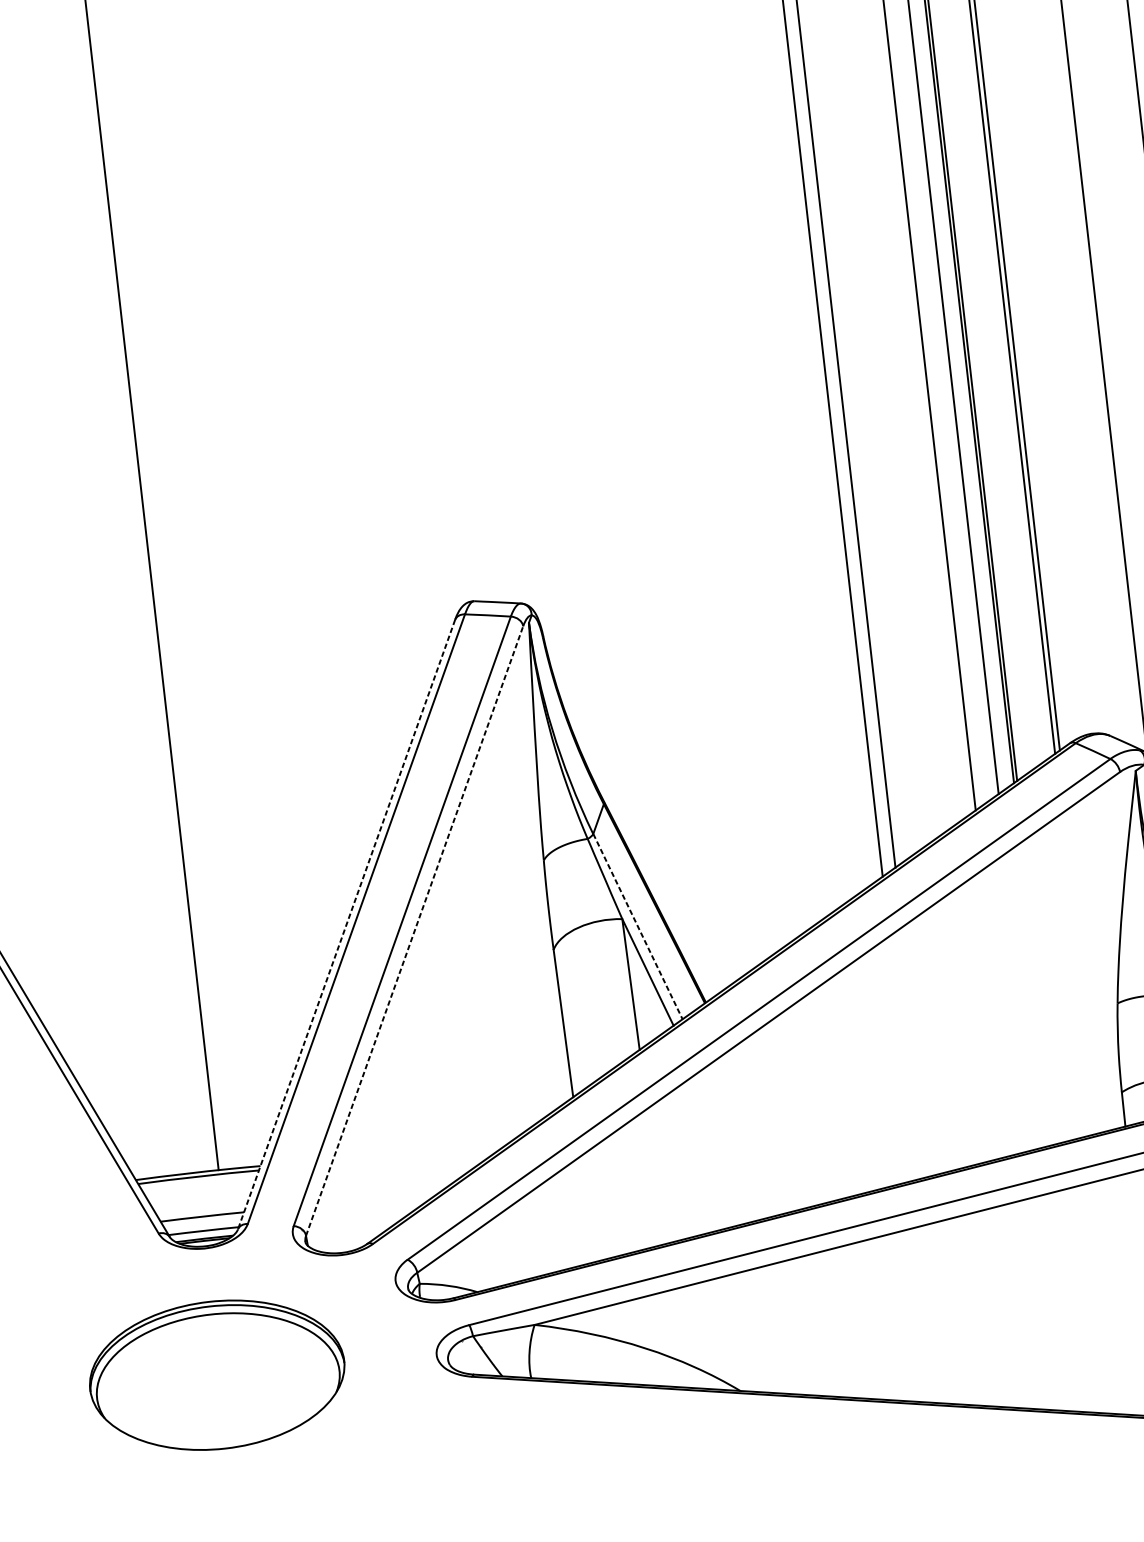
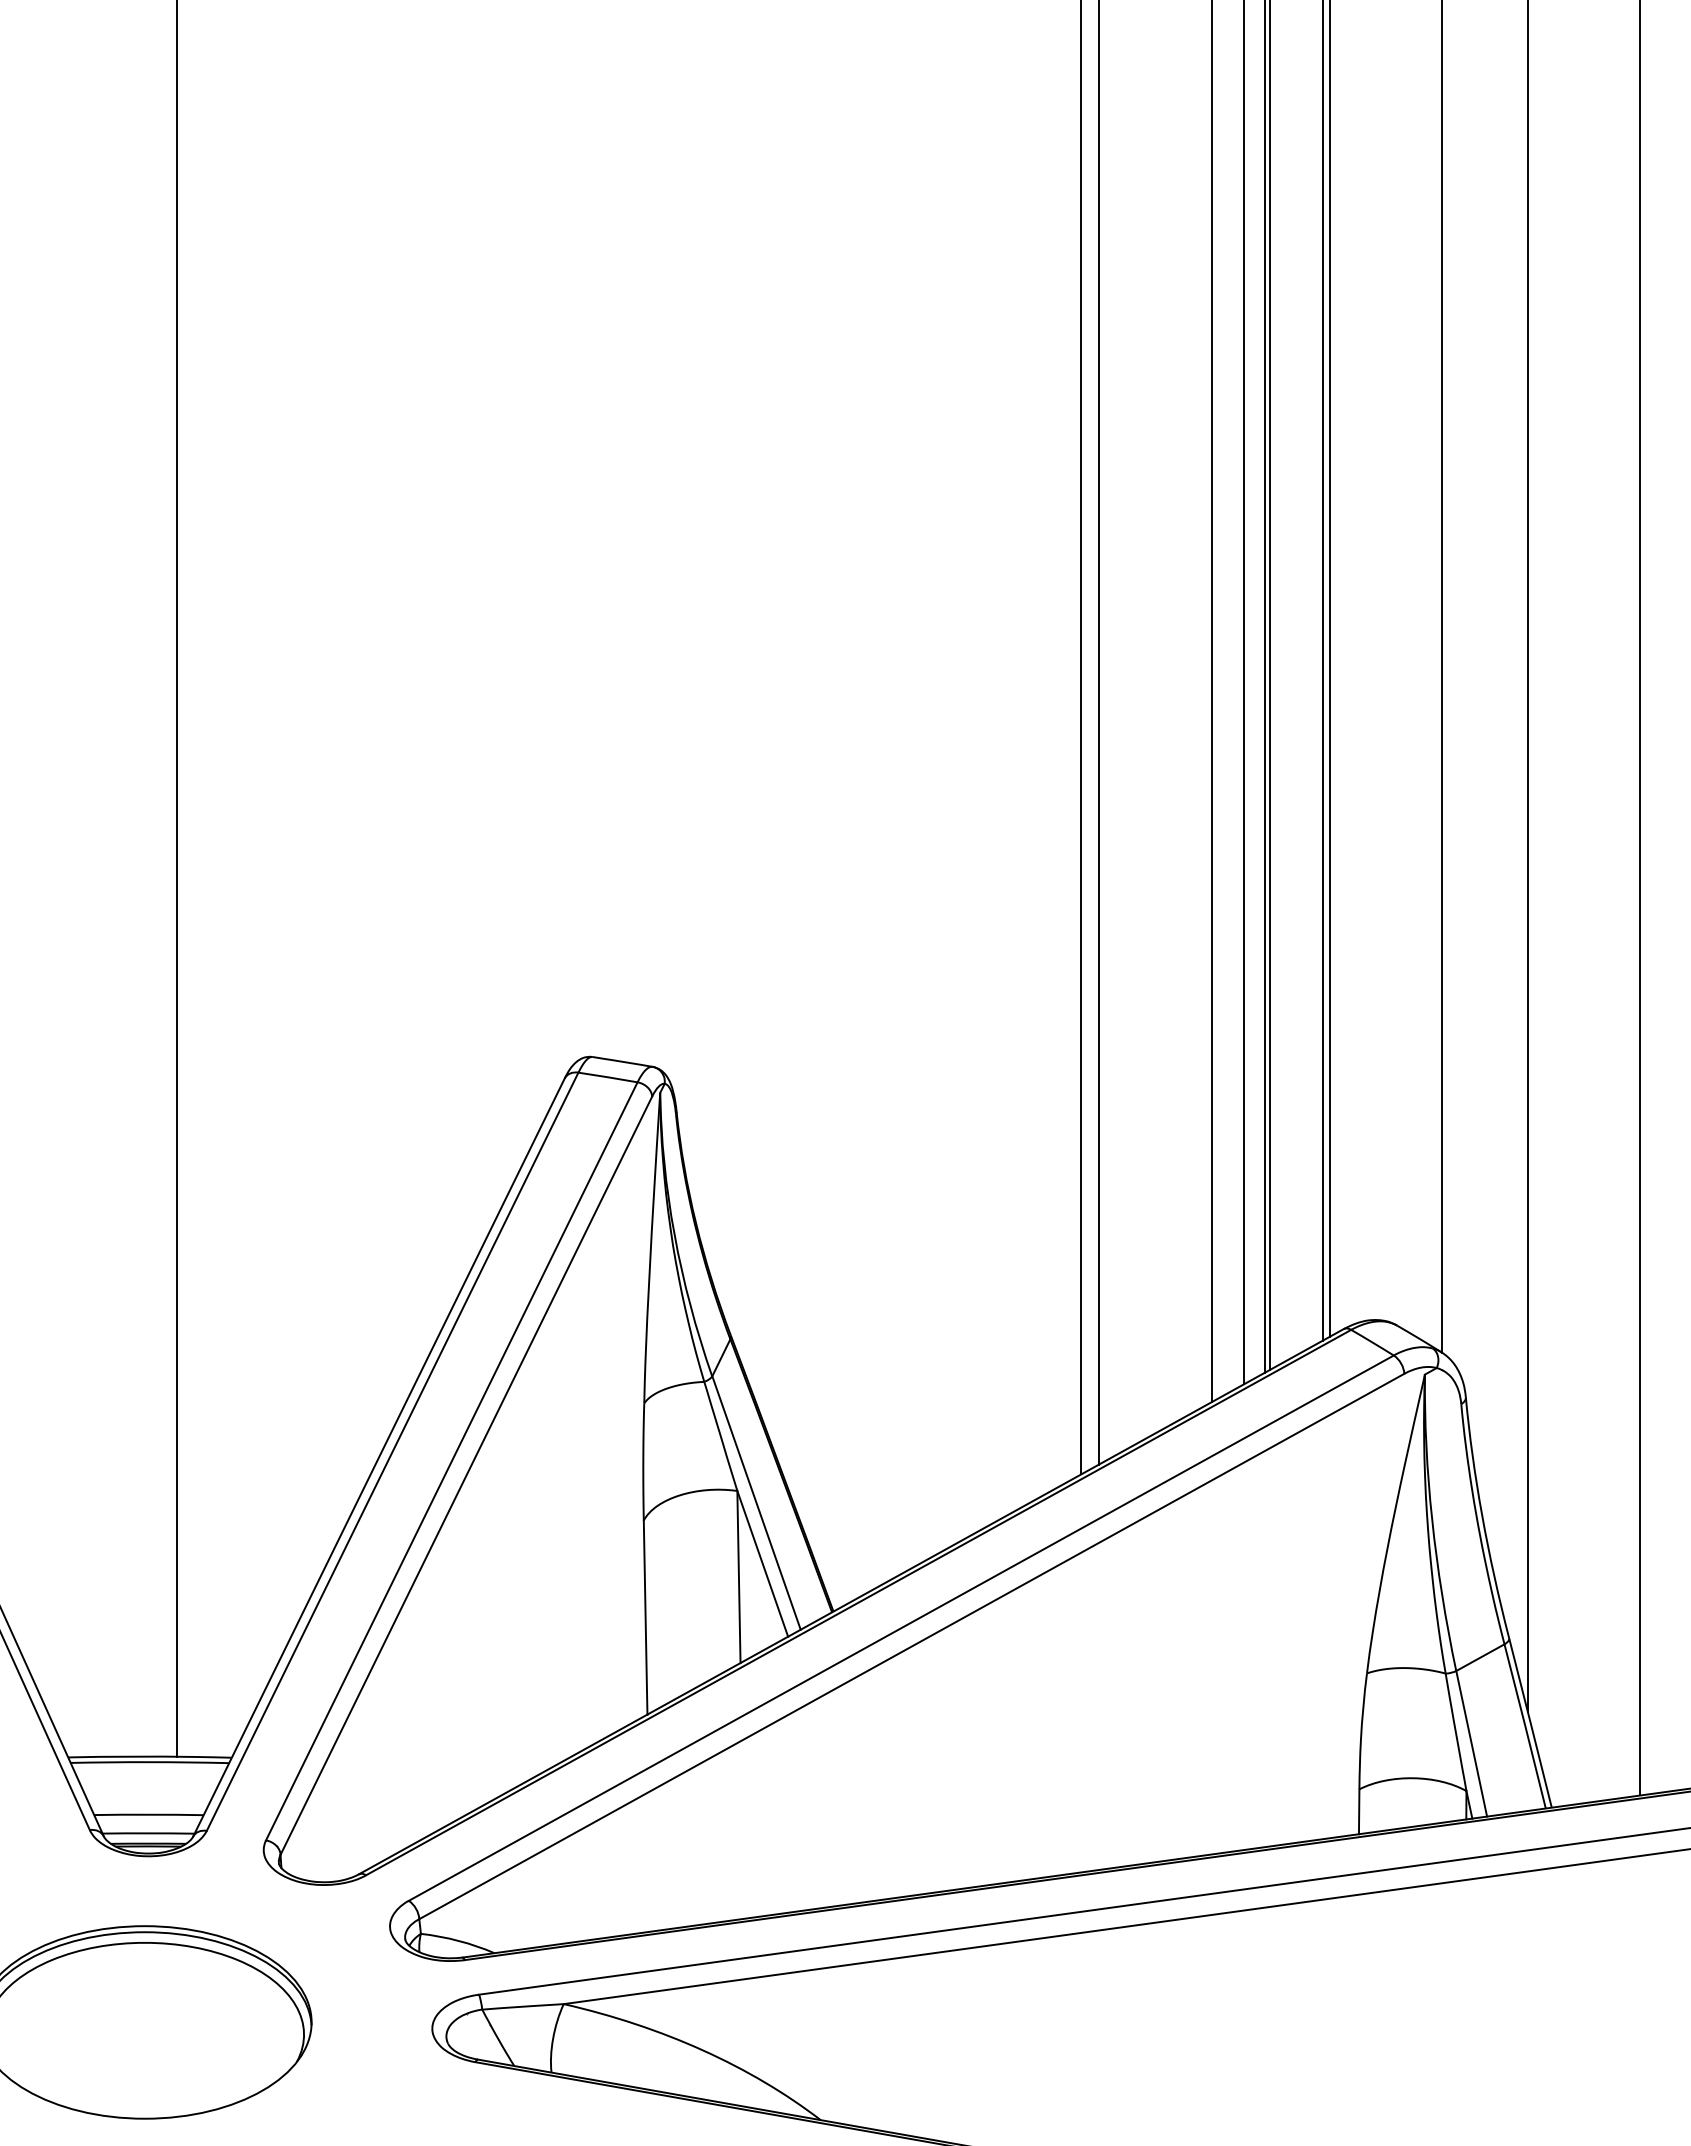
line: (346, 924) -> (378, 1457), dashed -> solid
line: (637, 927) -> (756, 1503), dashed -> solid
line: (414, 930) -> (466, 1475), dashed -> solid

